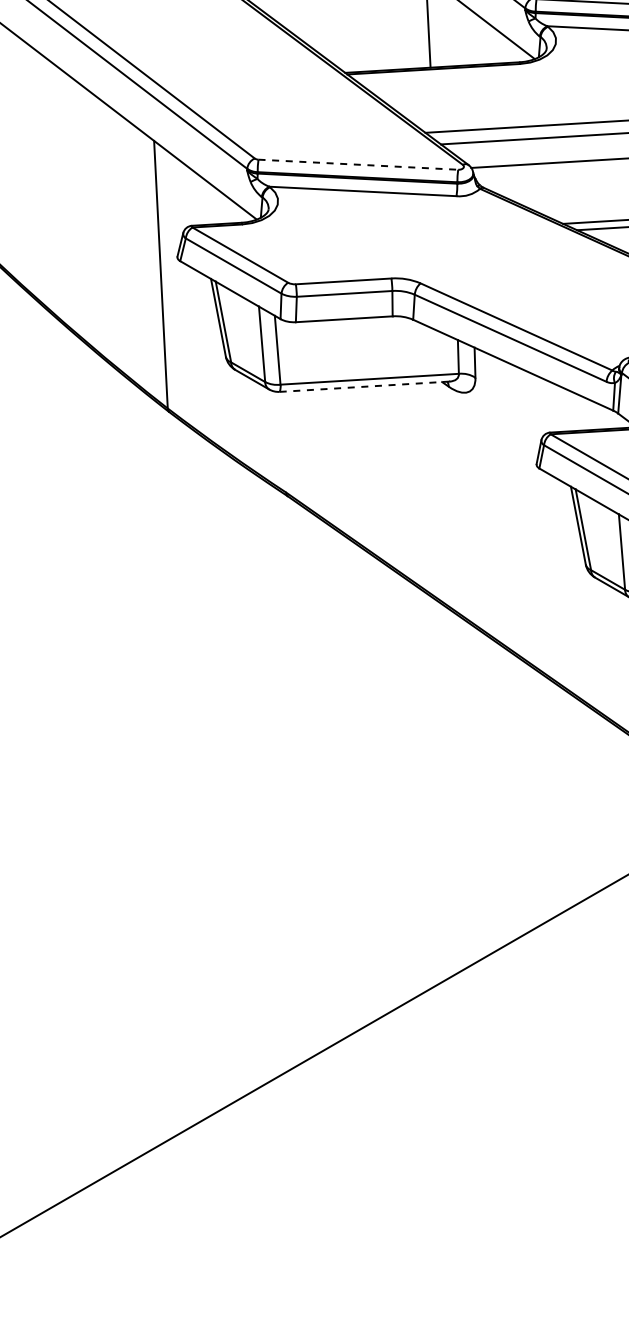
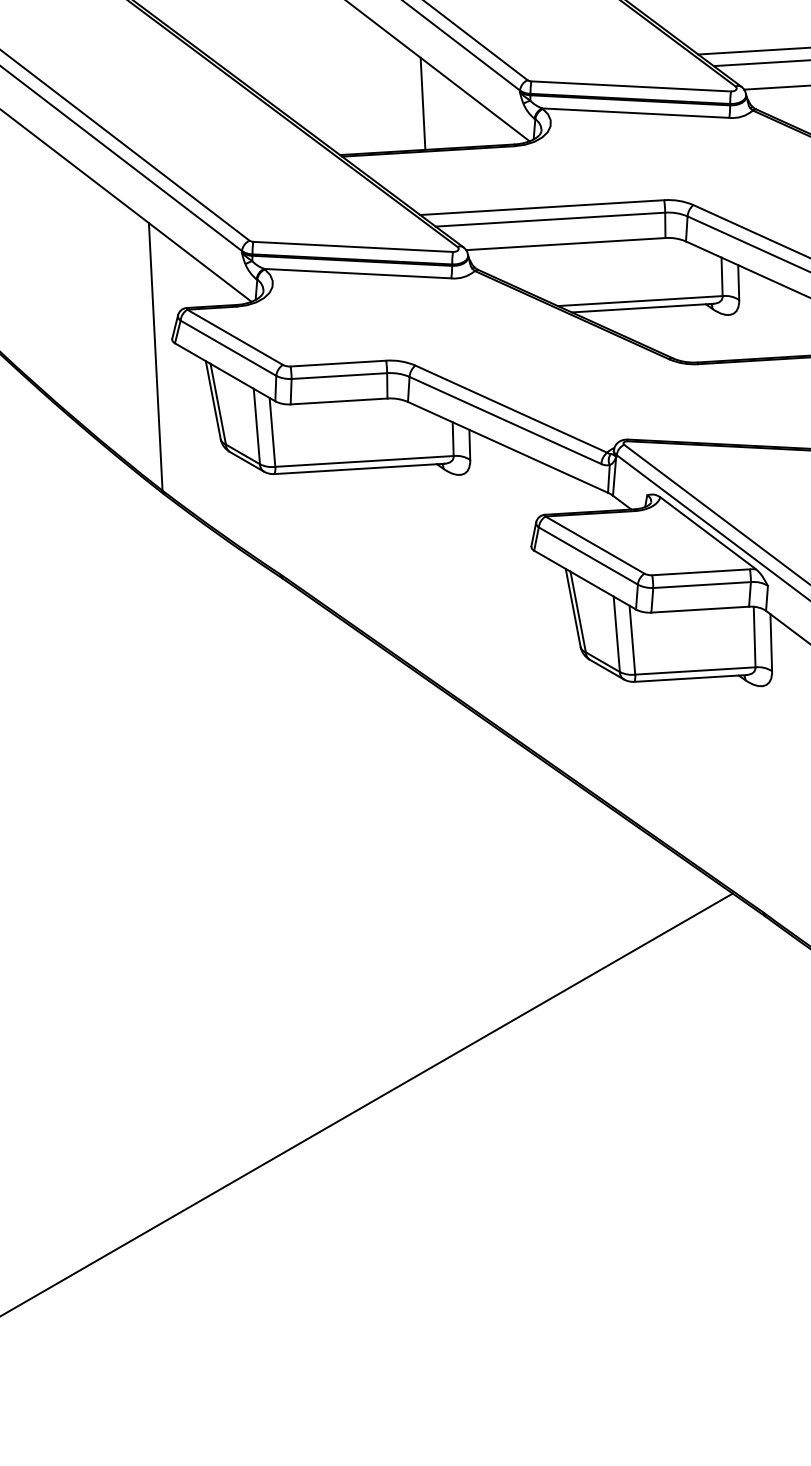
line: (358, 164) -> (353, 246), dashed -> solid
line: (364, 386) -> (359, 468), dashed -> solid

